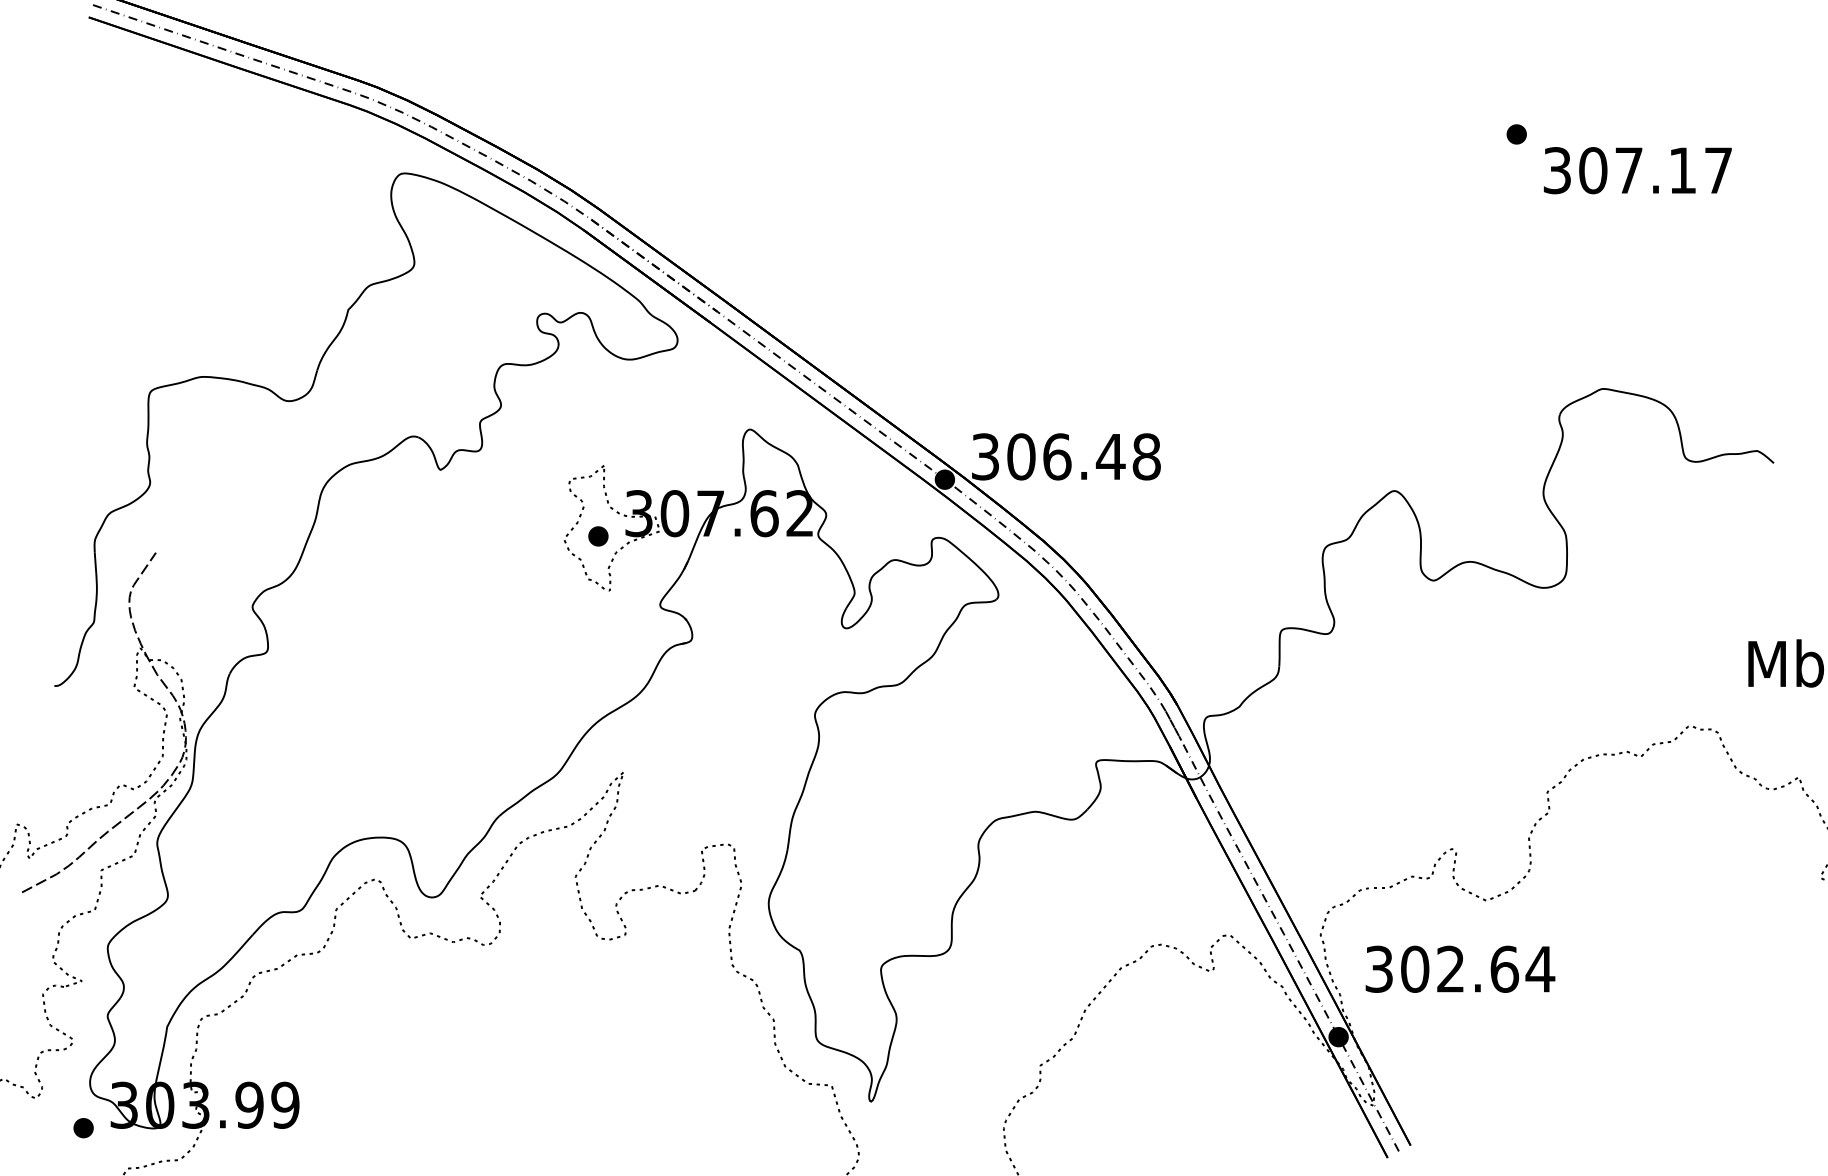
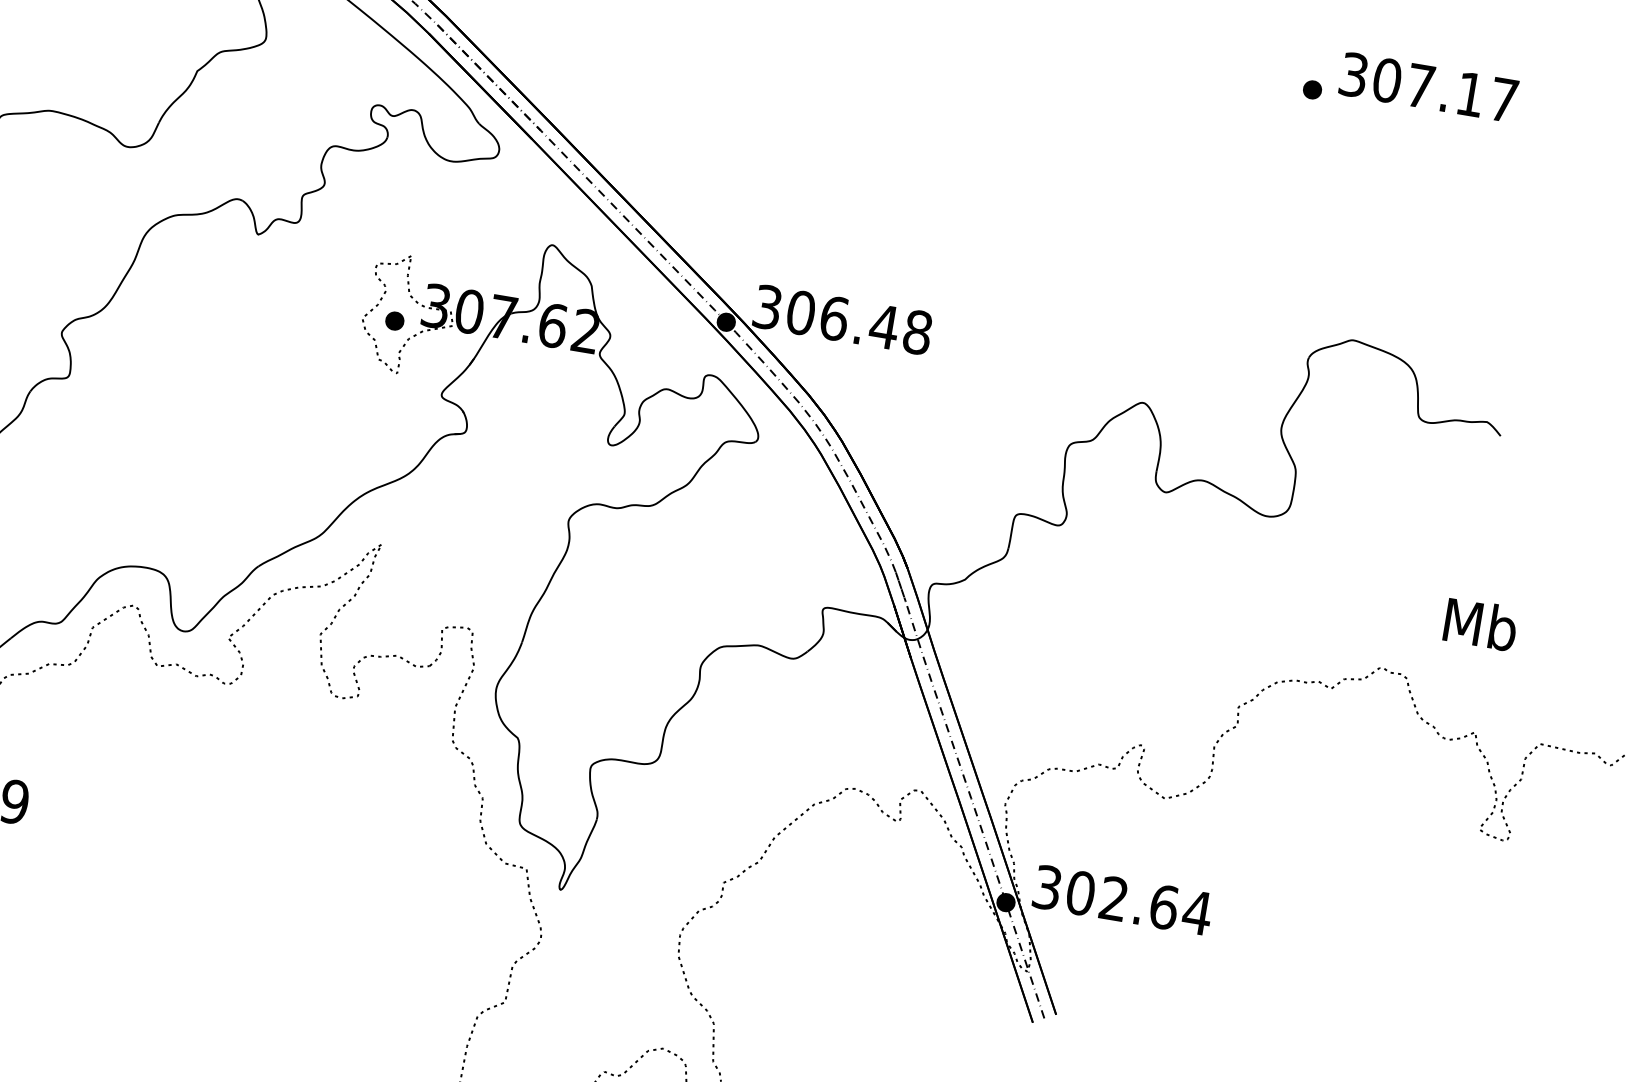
text: (1637, 170) -> (1428, 87), moved
text: (1460, 968) -> (1123, 899), moved

